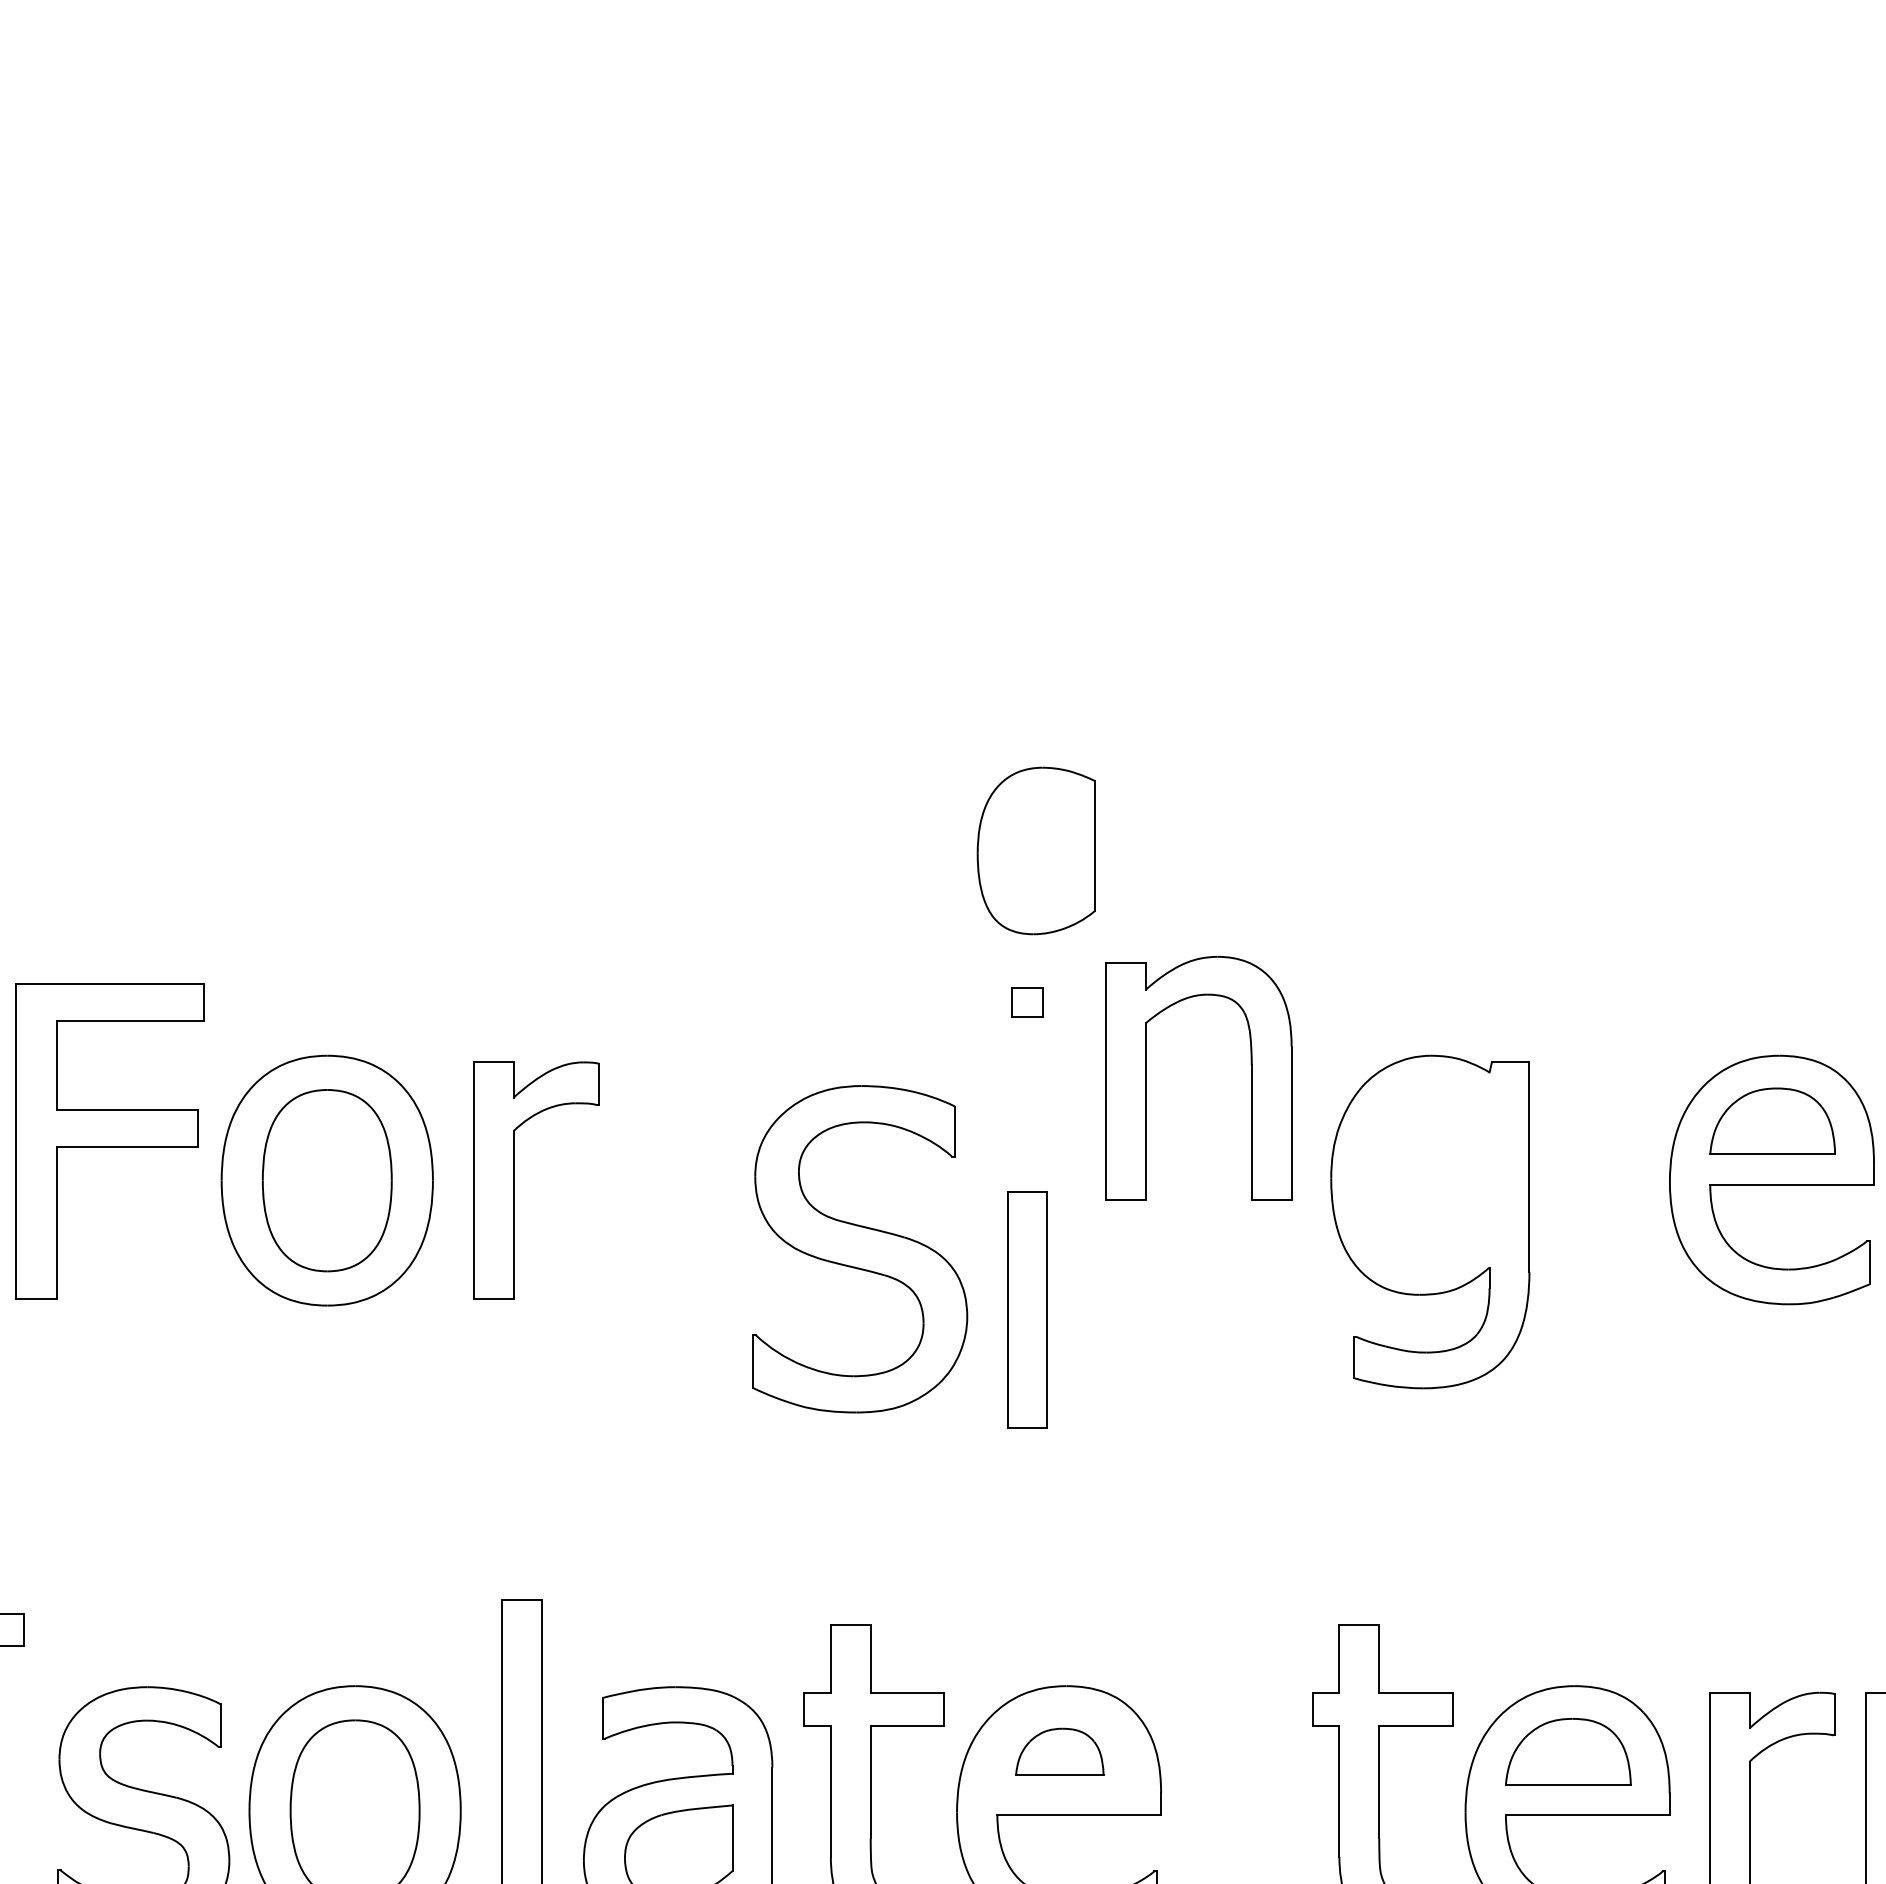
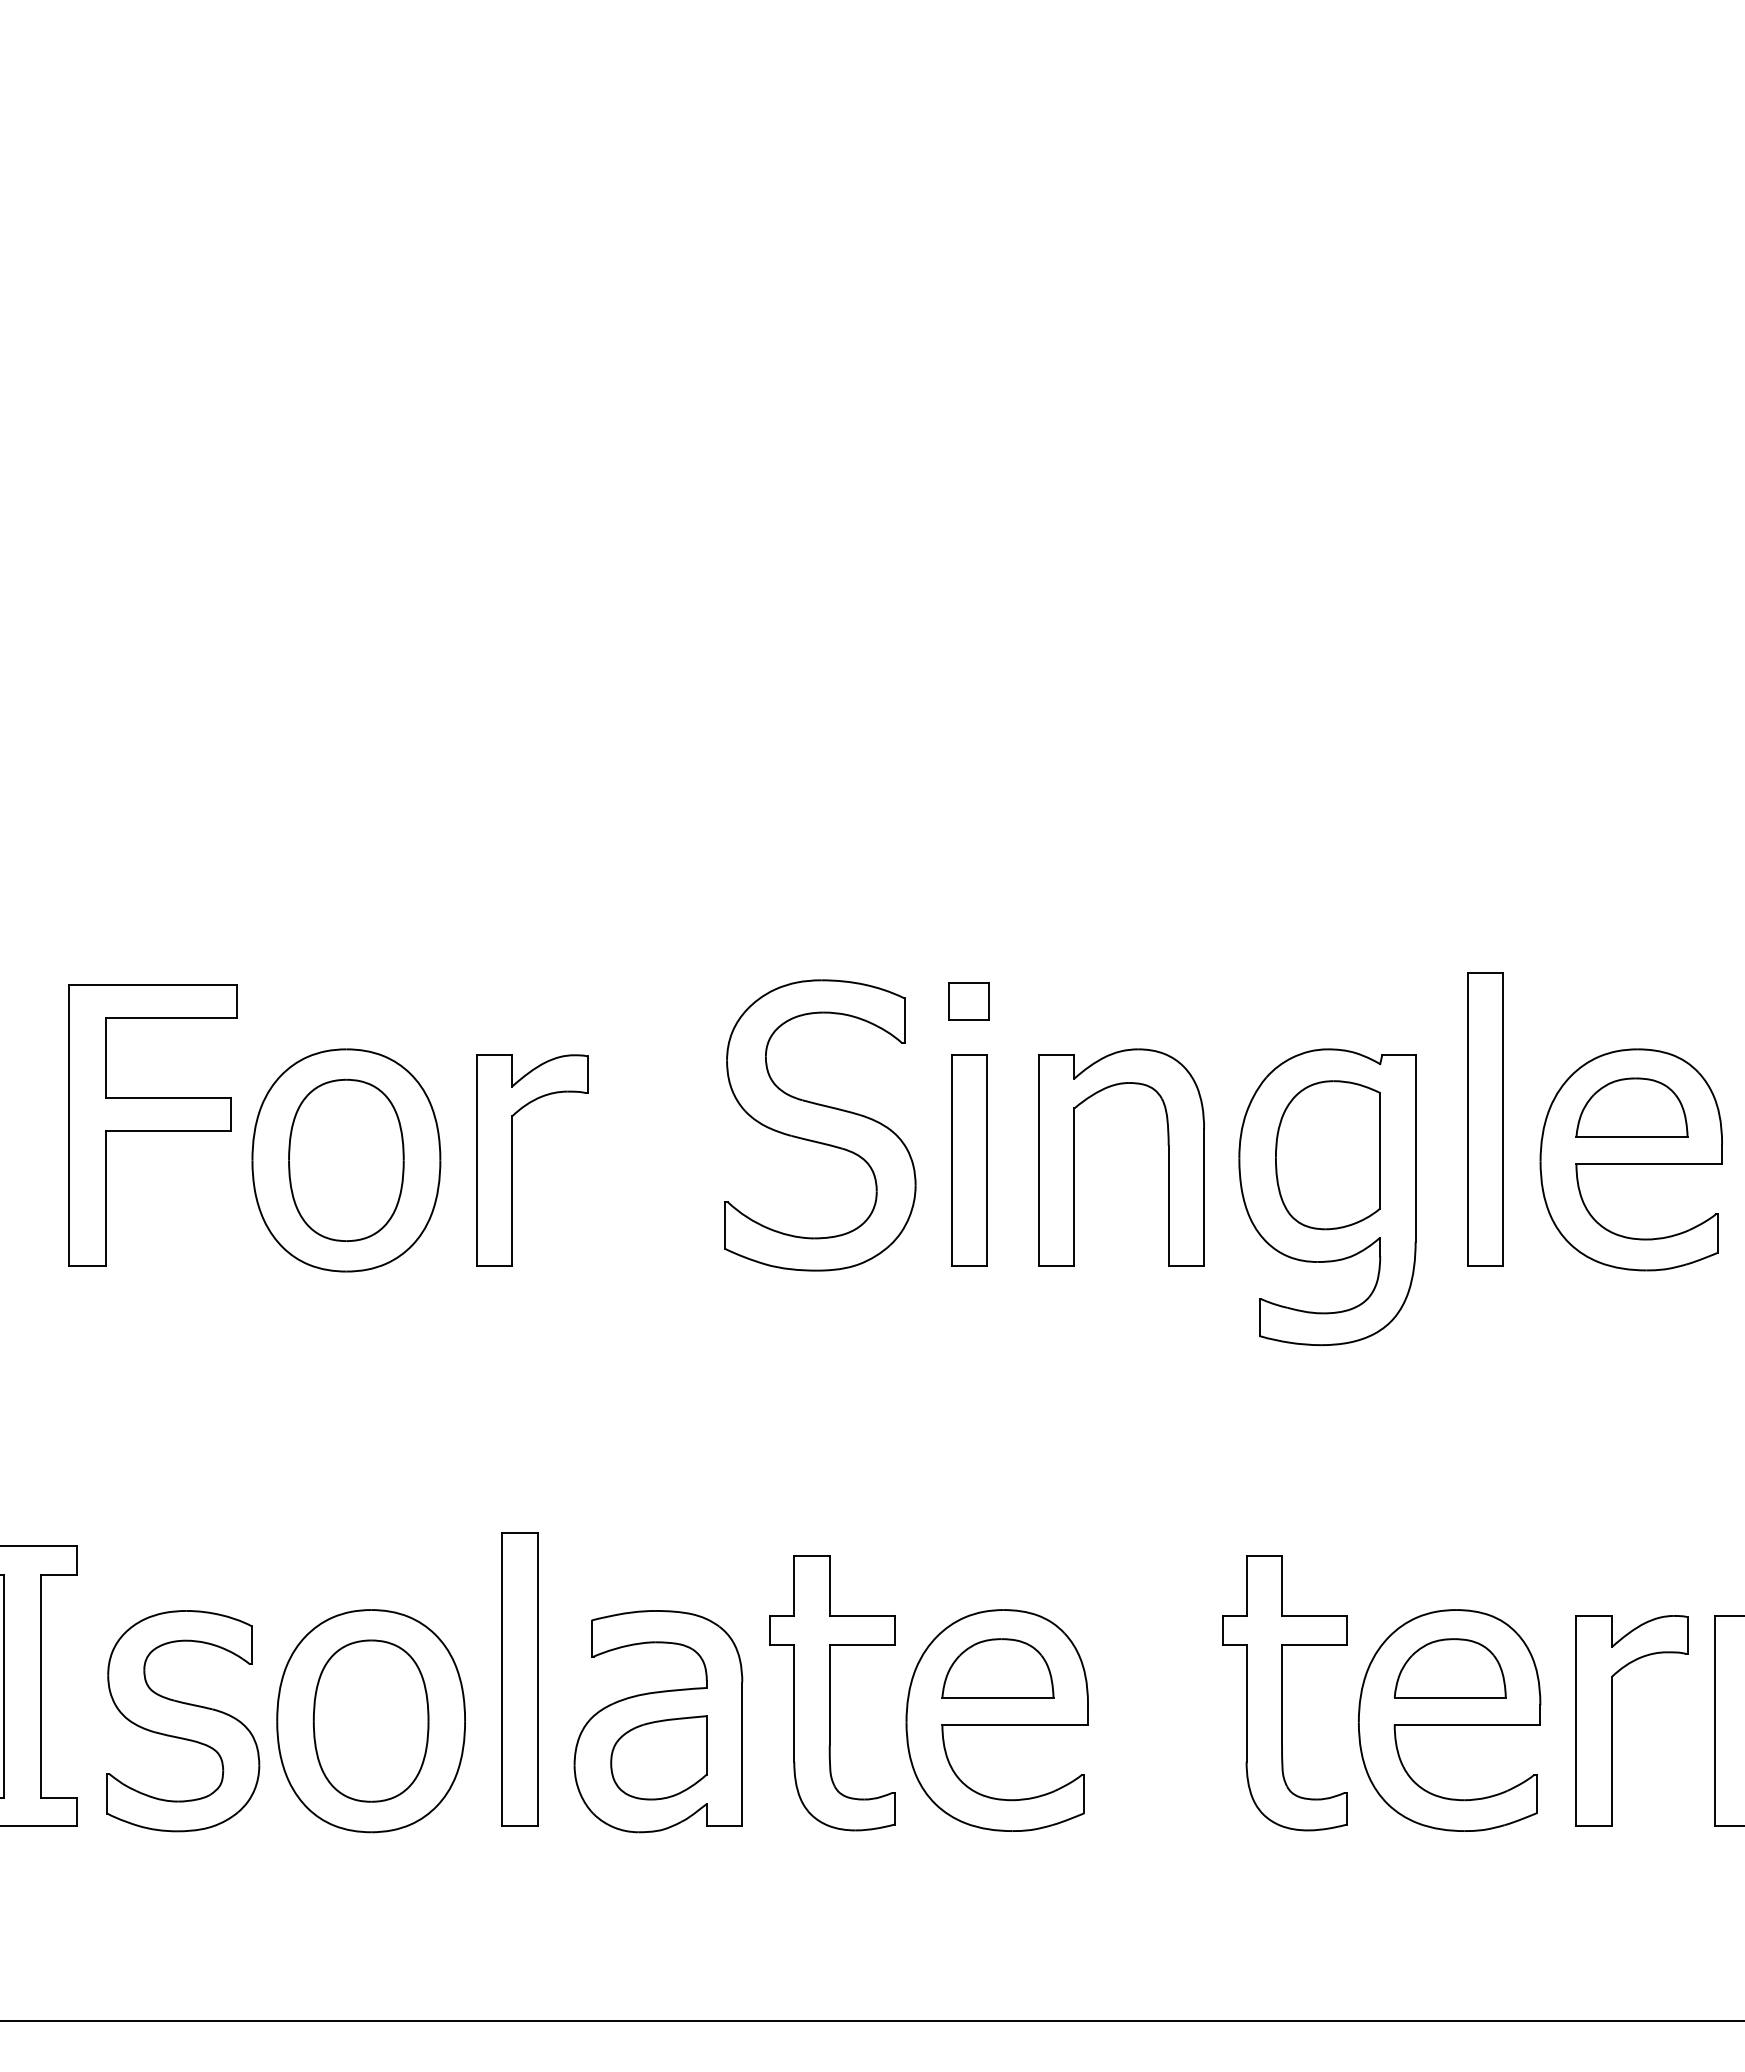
part: (1035, 851) -> (1327, 1155), moved
part: (1026, 1001) -> (968, 1001), size x1.43
part: (1145, 1078) -> (1074, 1157), moved
part: (1607, 1134) -> (1485, 1119), added
part: (860, 1249) -> (820, 1125), moved
part: (1027, 1310) -> (969, 1160), moved
part: (1059, 1751) -> (997, 1668), size x1.43

